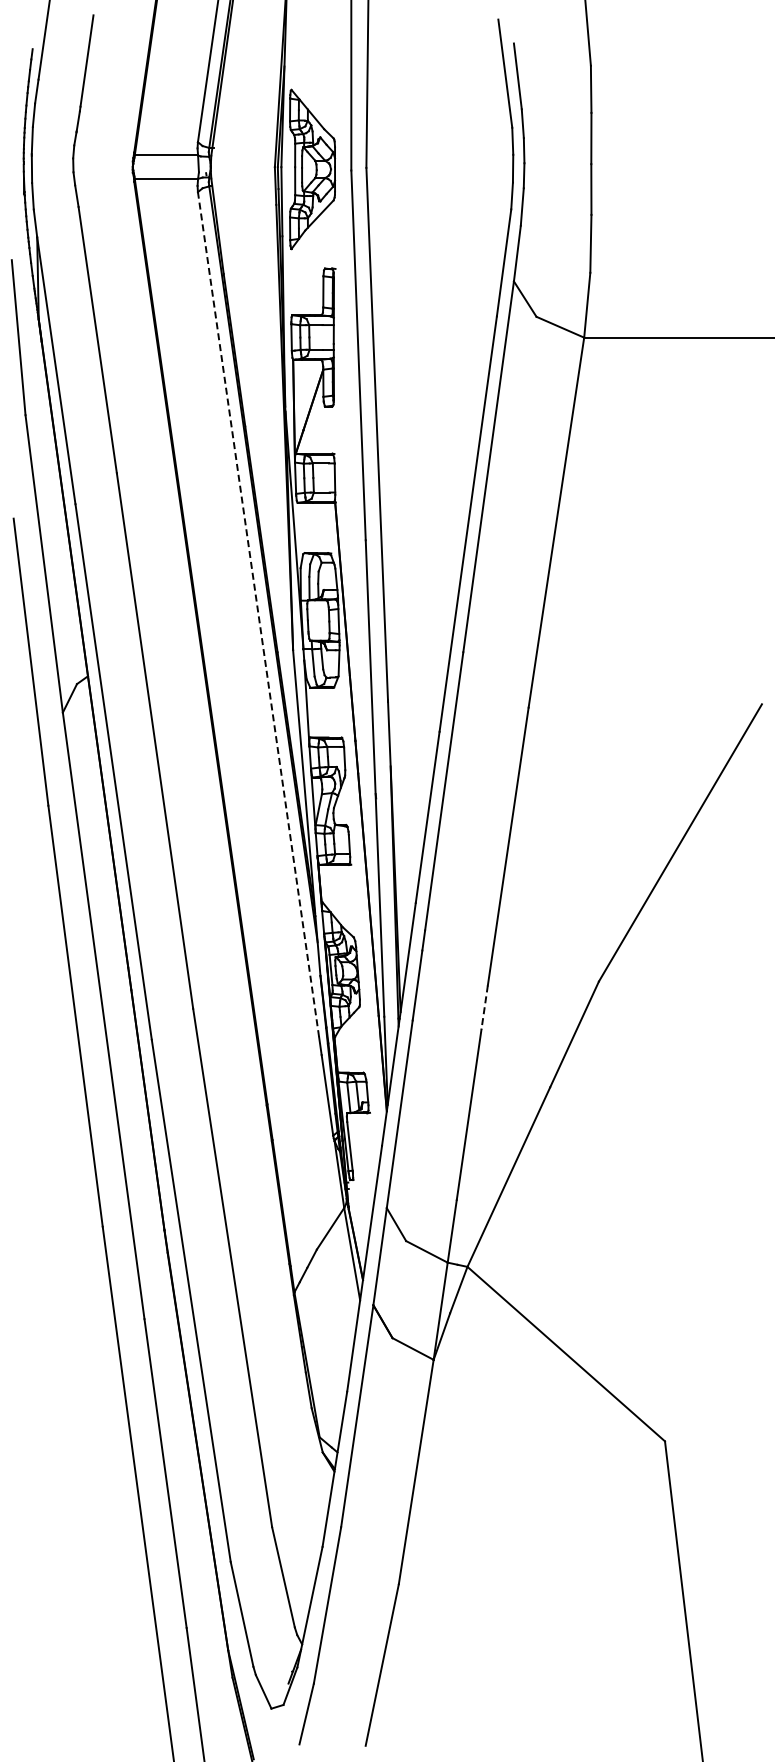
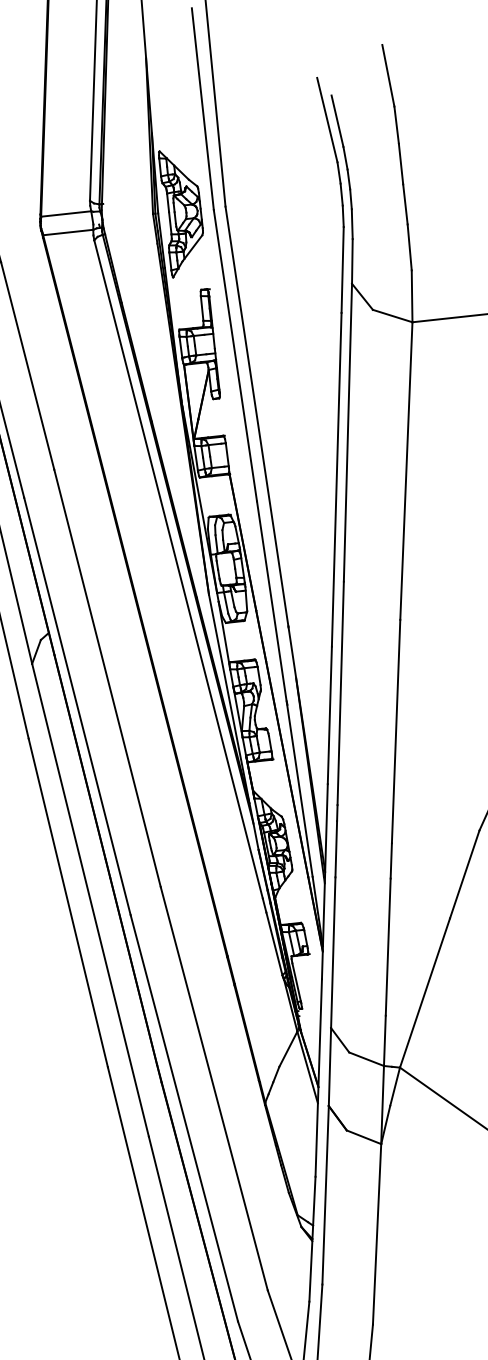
line: (258, 614) -> (178, 569), dashed -> solid
line: (484, 1007) -> (391, 860), dashed -> solid

